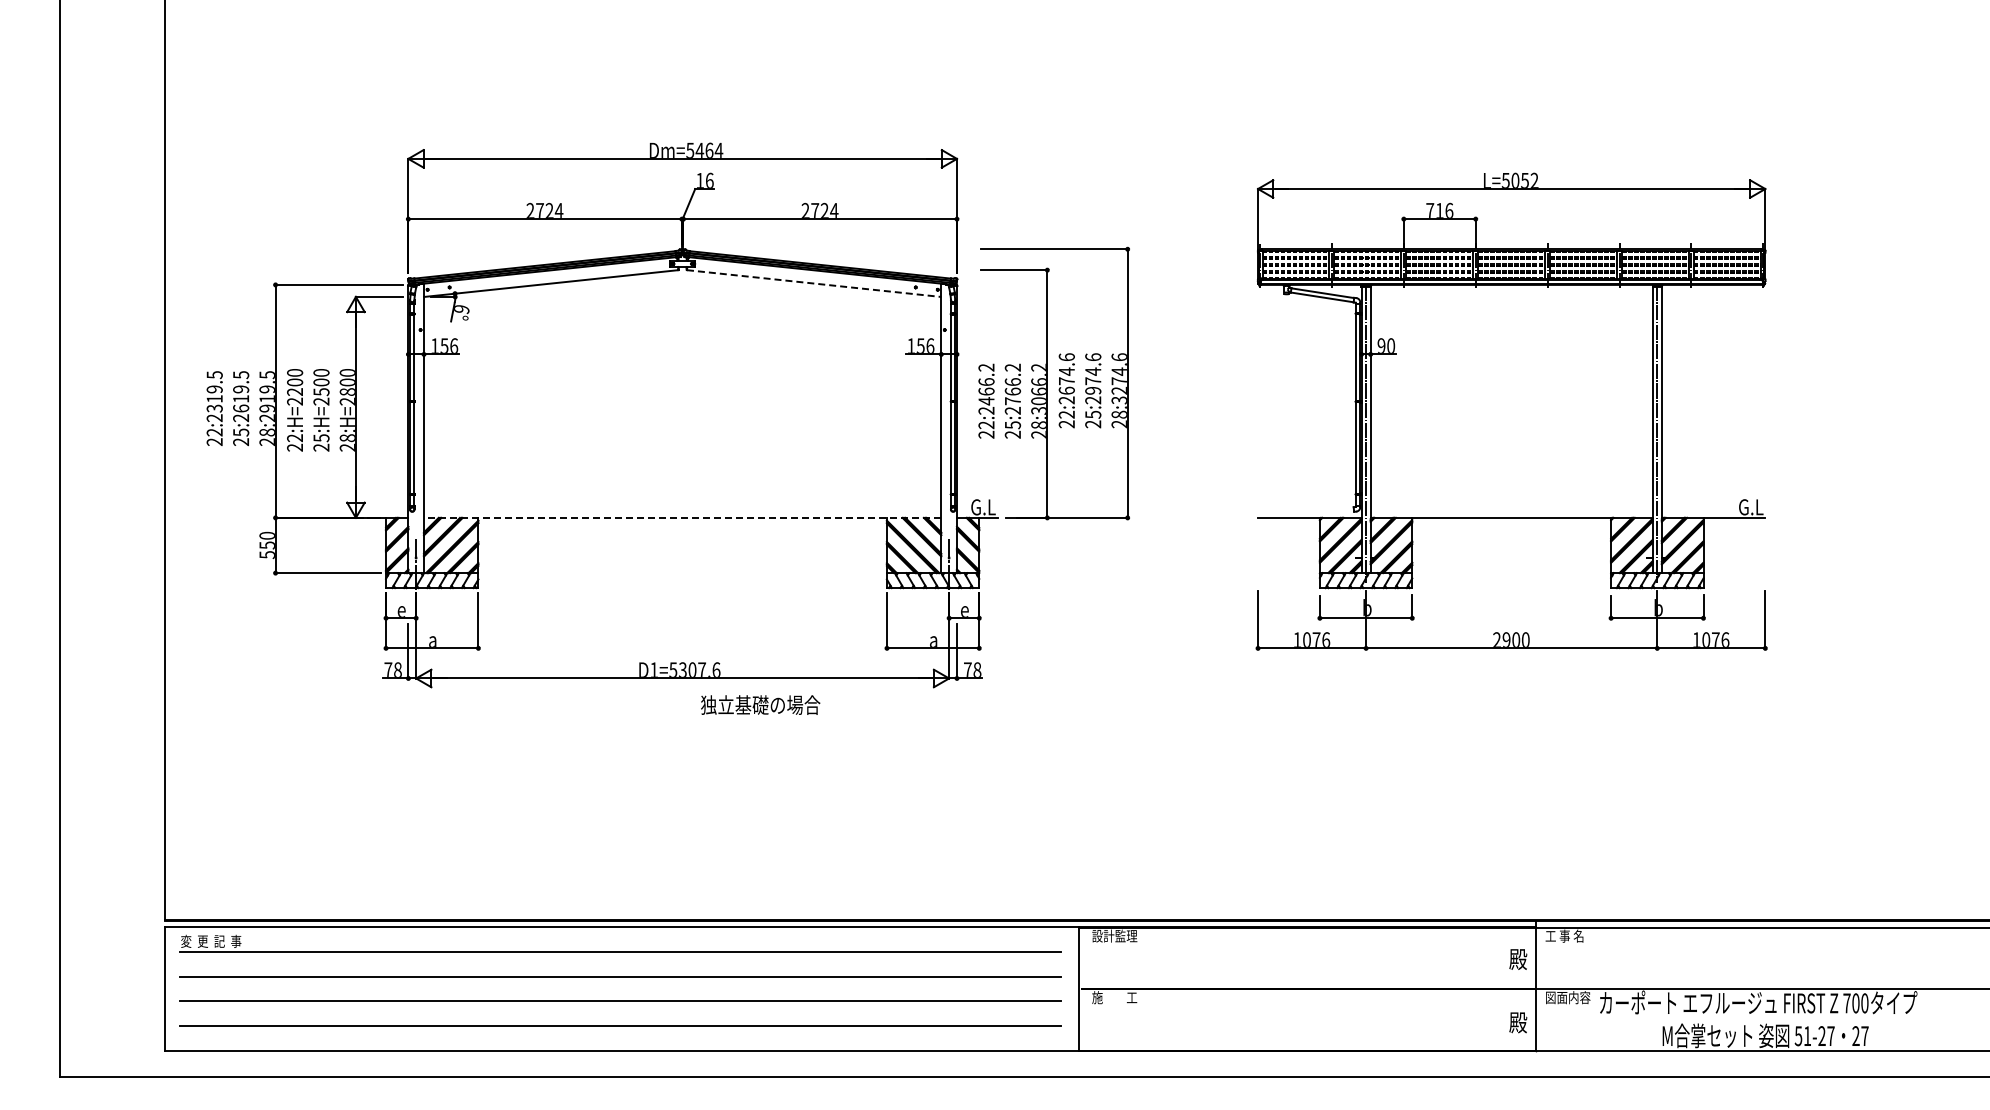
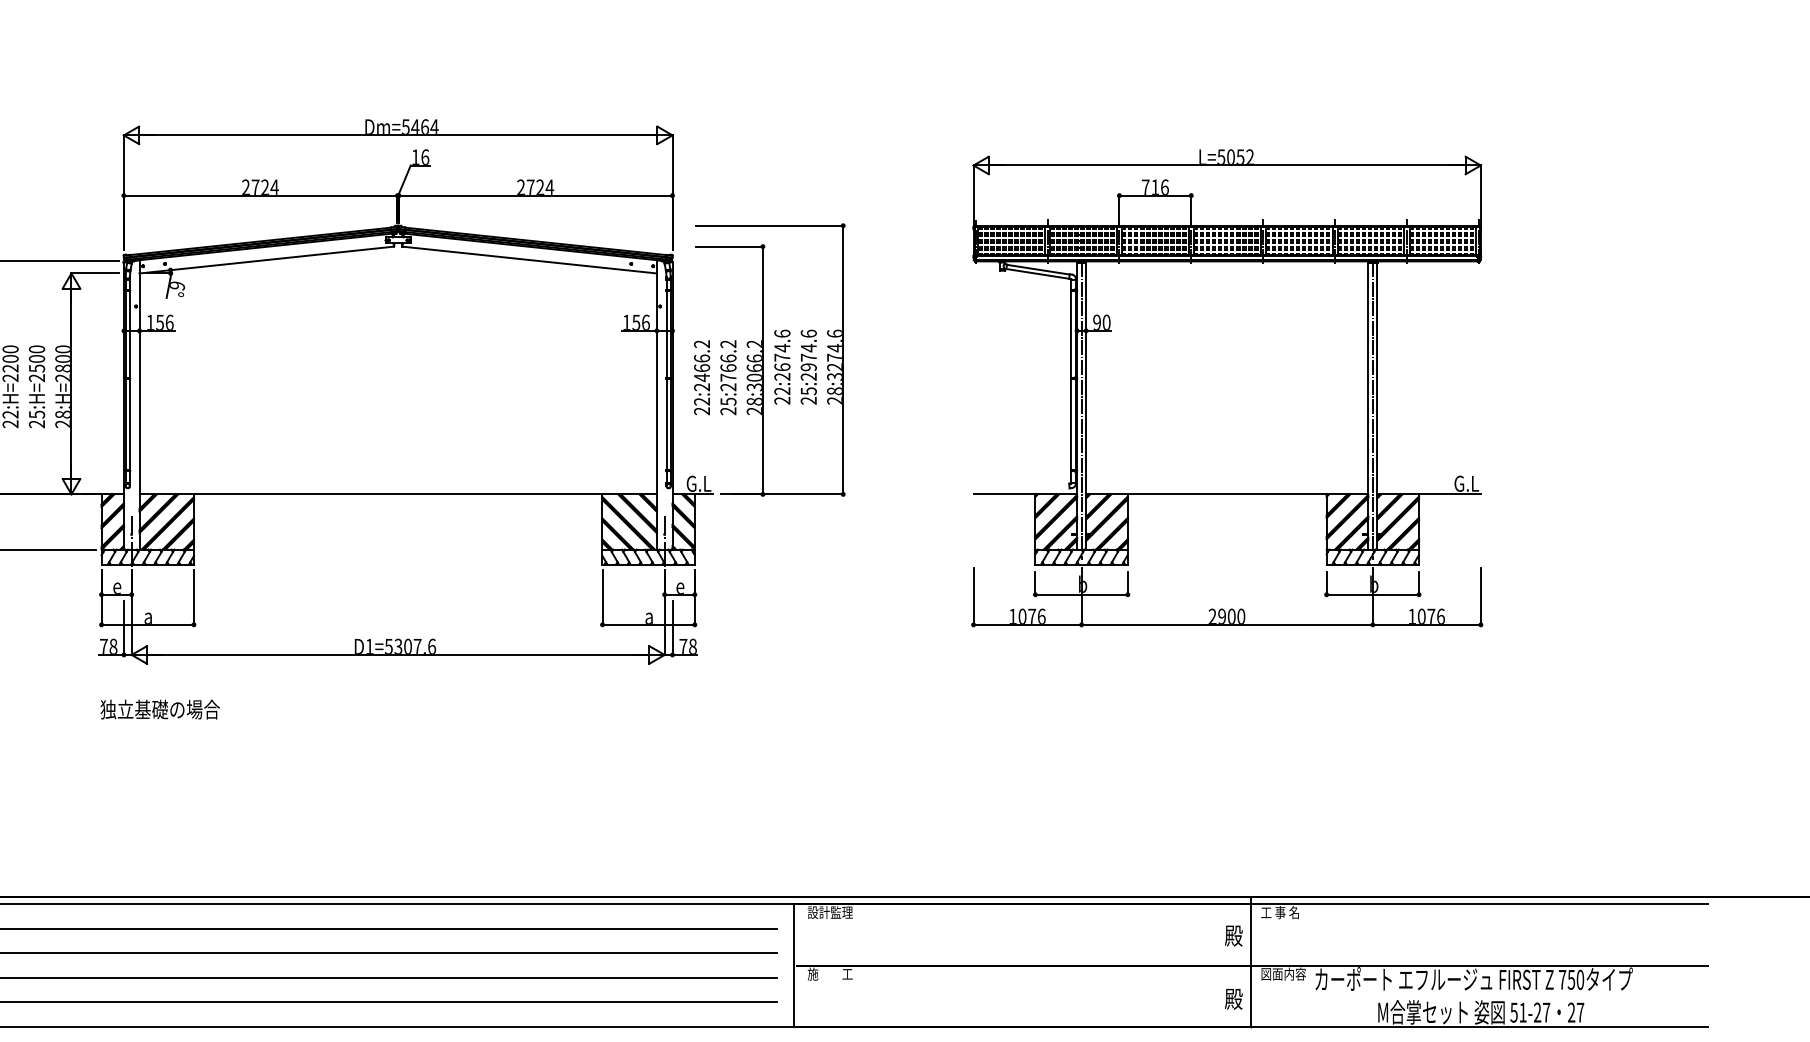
line: (814, 283) -> (530, 259), dashed -> solid
line: (682, 517) -> (398, 493), dashed -> solid
text: (760, 704) -> (160, 708), moved
text: (1855, 1003) -> (1571, 979), 700 -> 750

